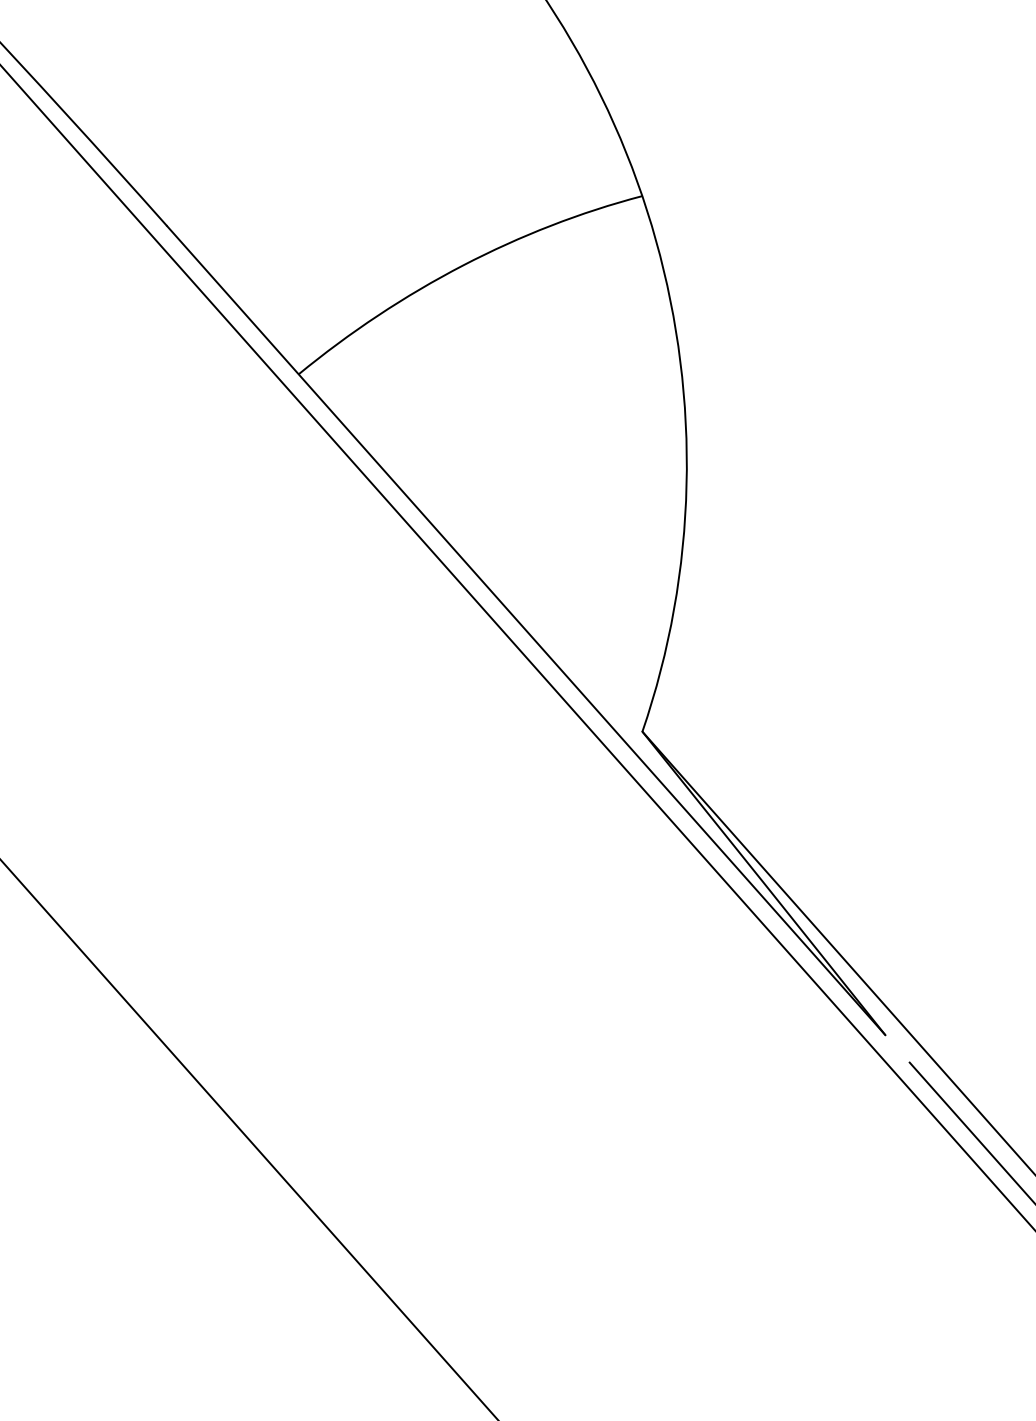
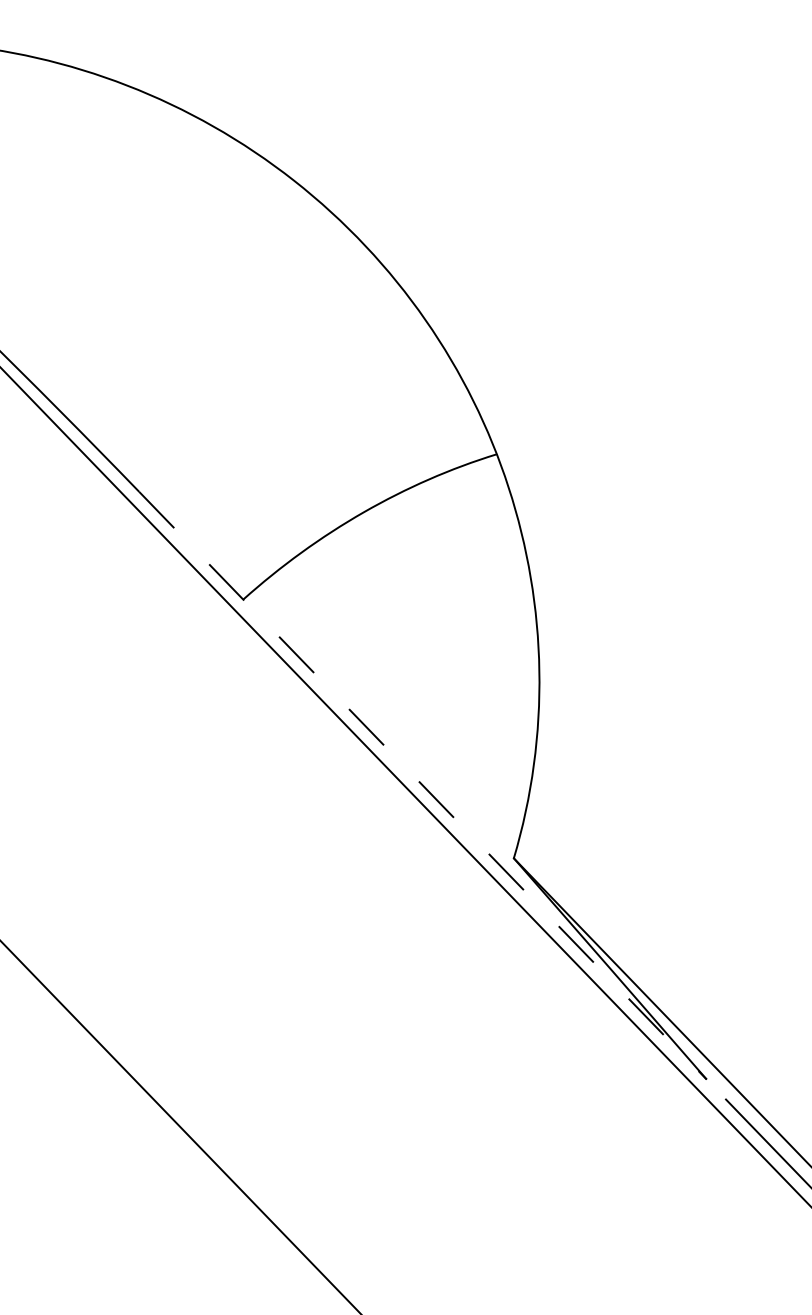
line: (526, 631) -> (423, 786), solid -> dashed

